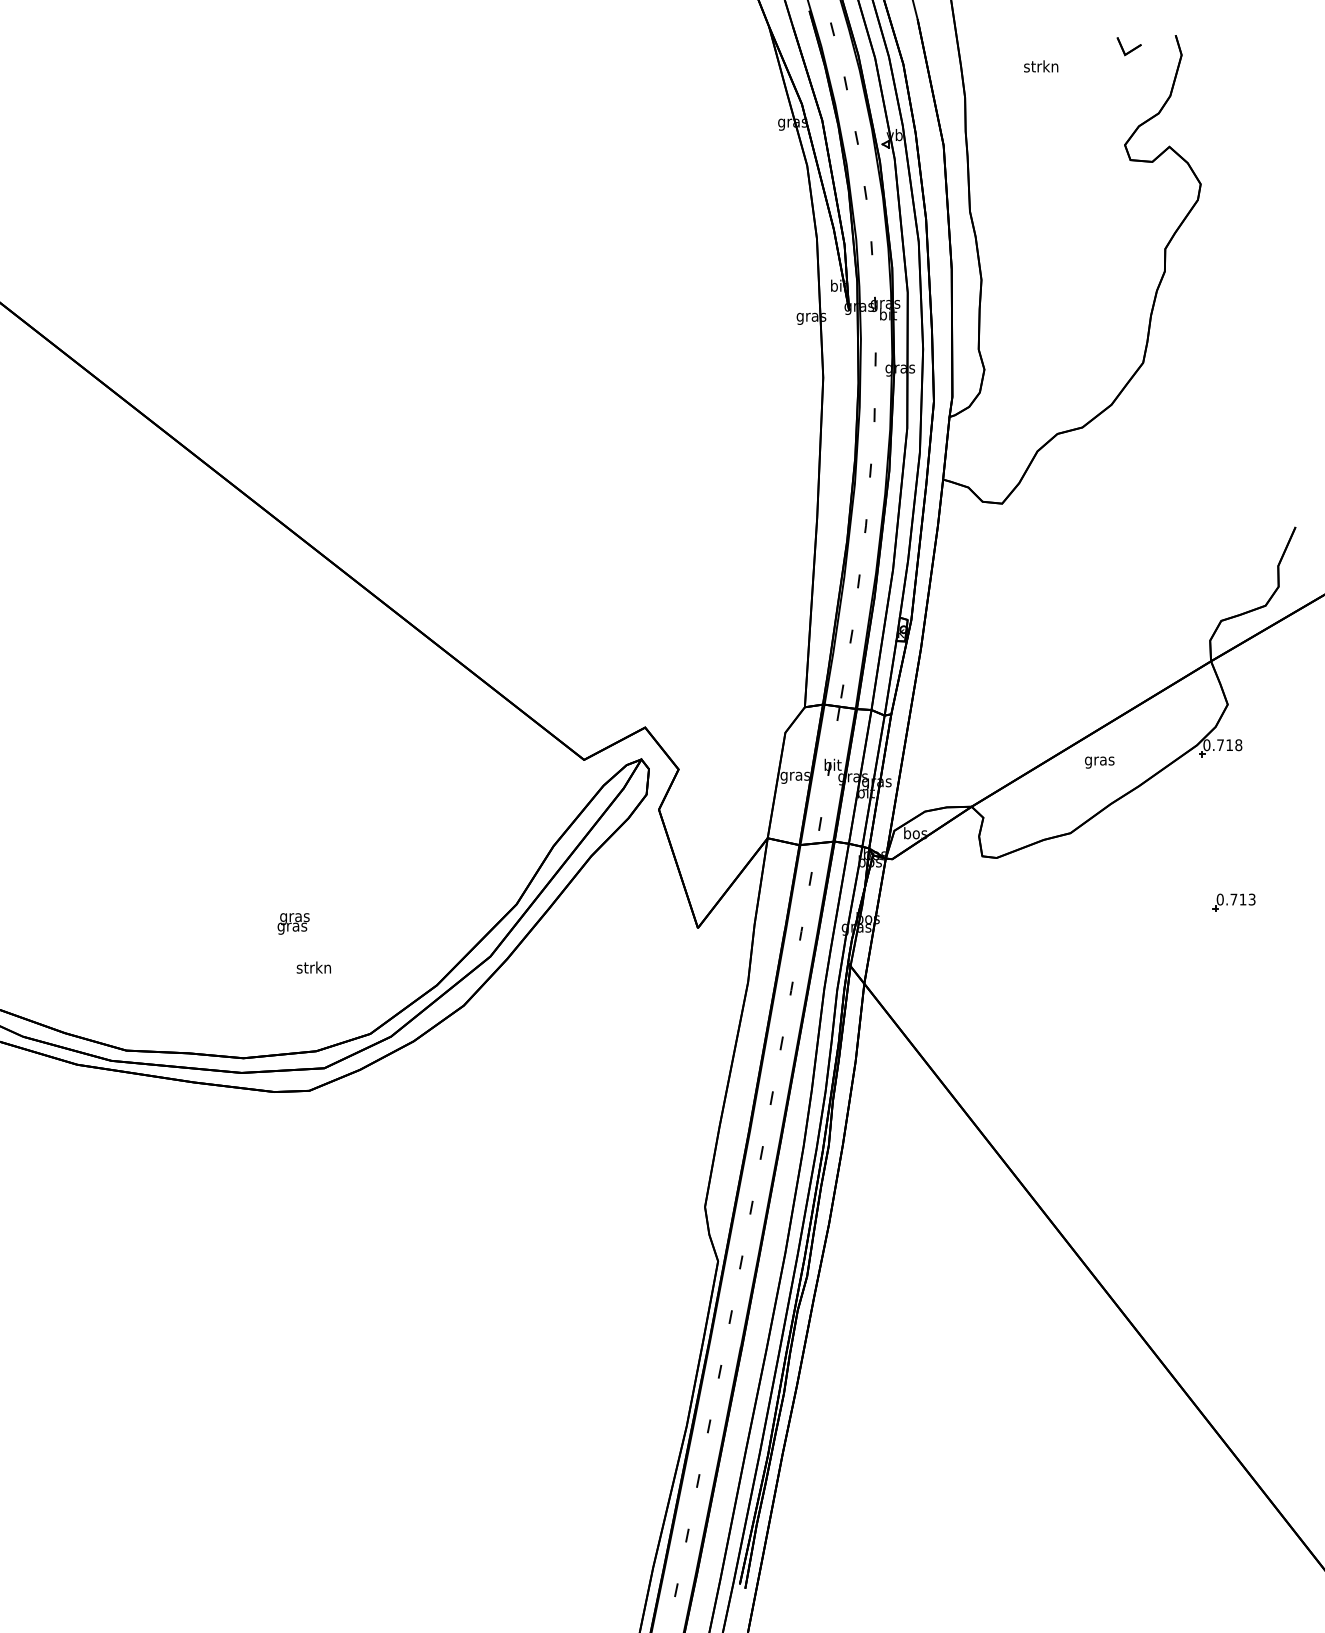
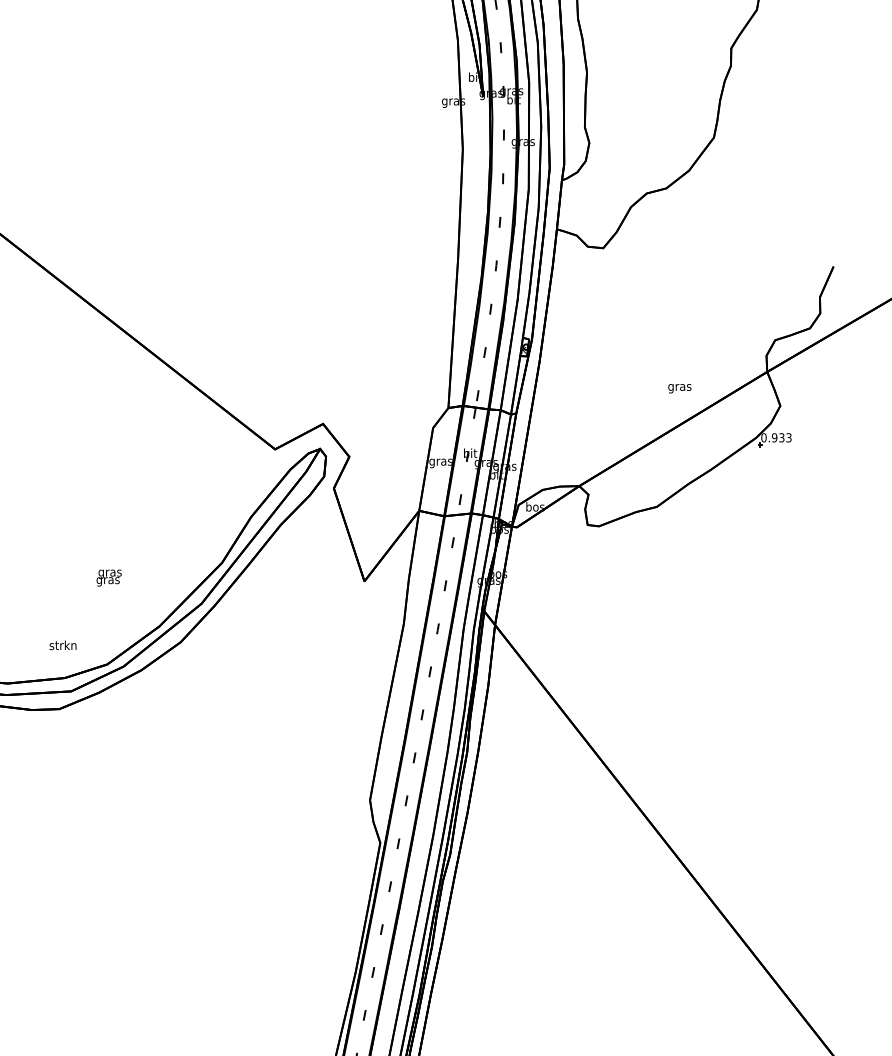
text: (1229, 745) -> (781, 438), 0.718 -> 0.933
text: (1099, 762) -> (679, 388), moved
part: (1233, 902) -> (784, 561), removed
text: (293, 923) -> (109, 577), moved
text: (313, 967) -> (62, 645), moved

